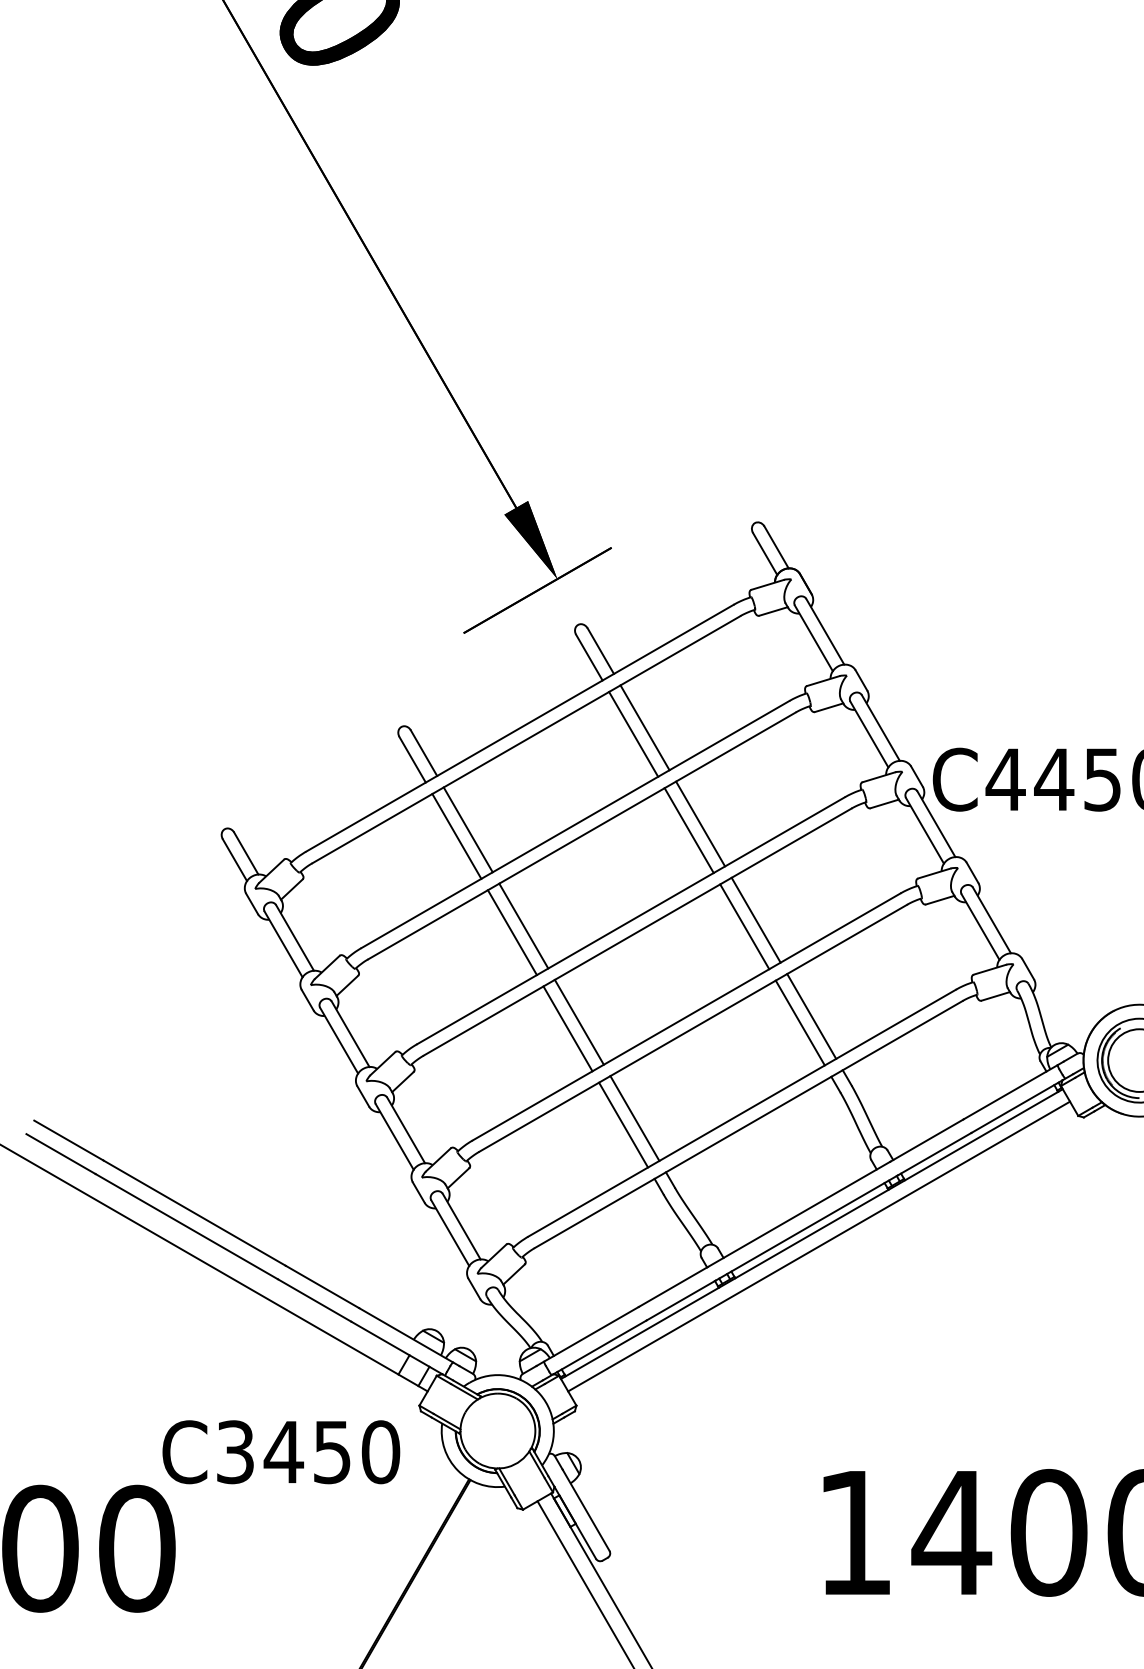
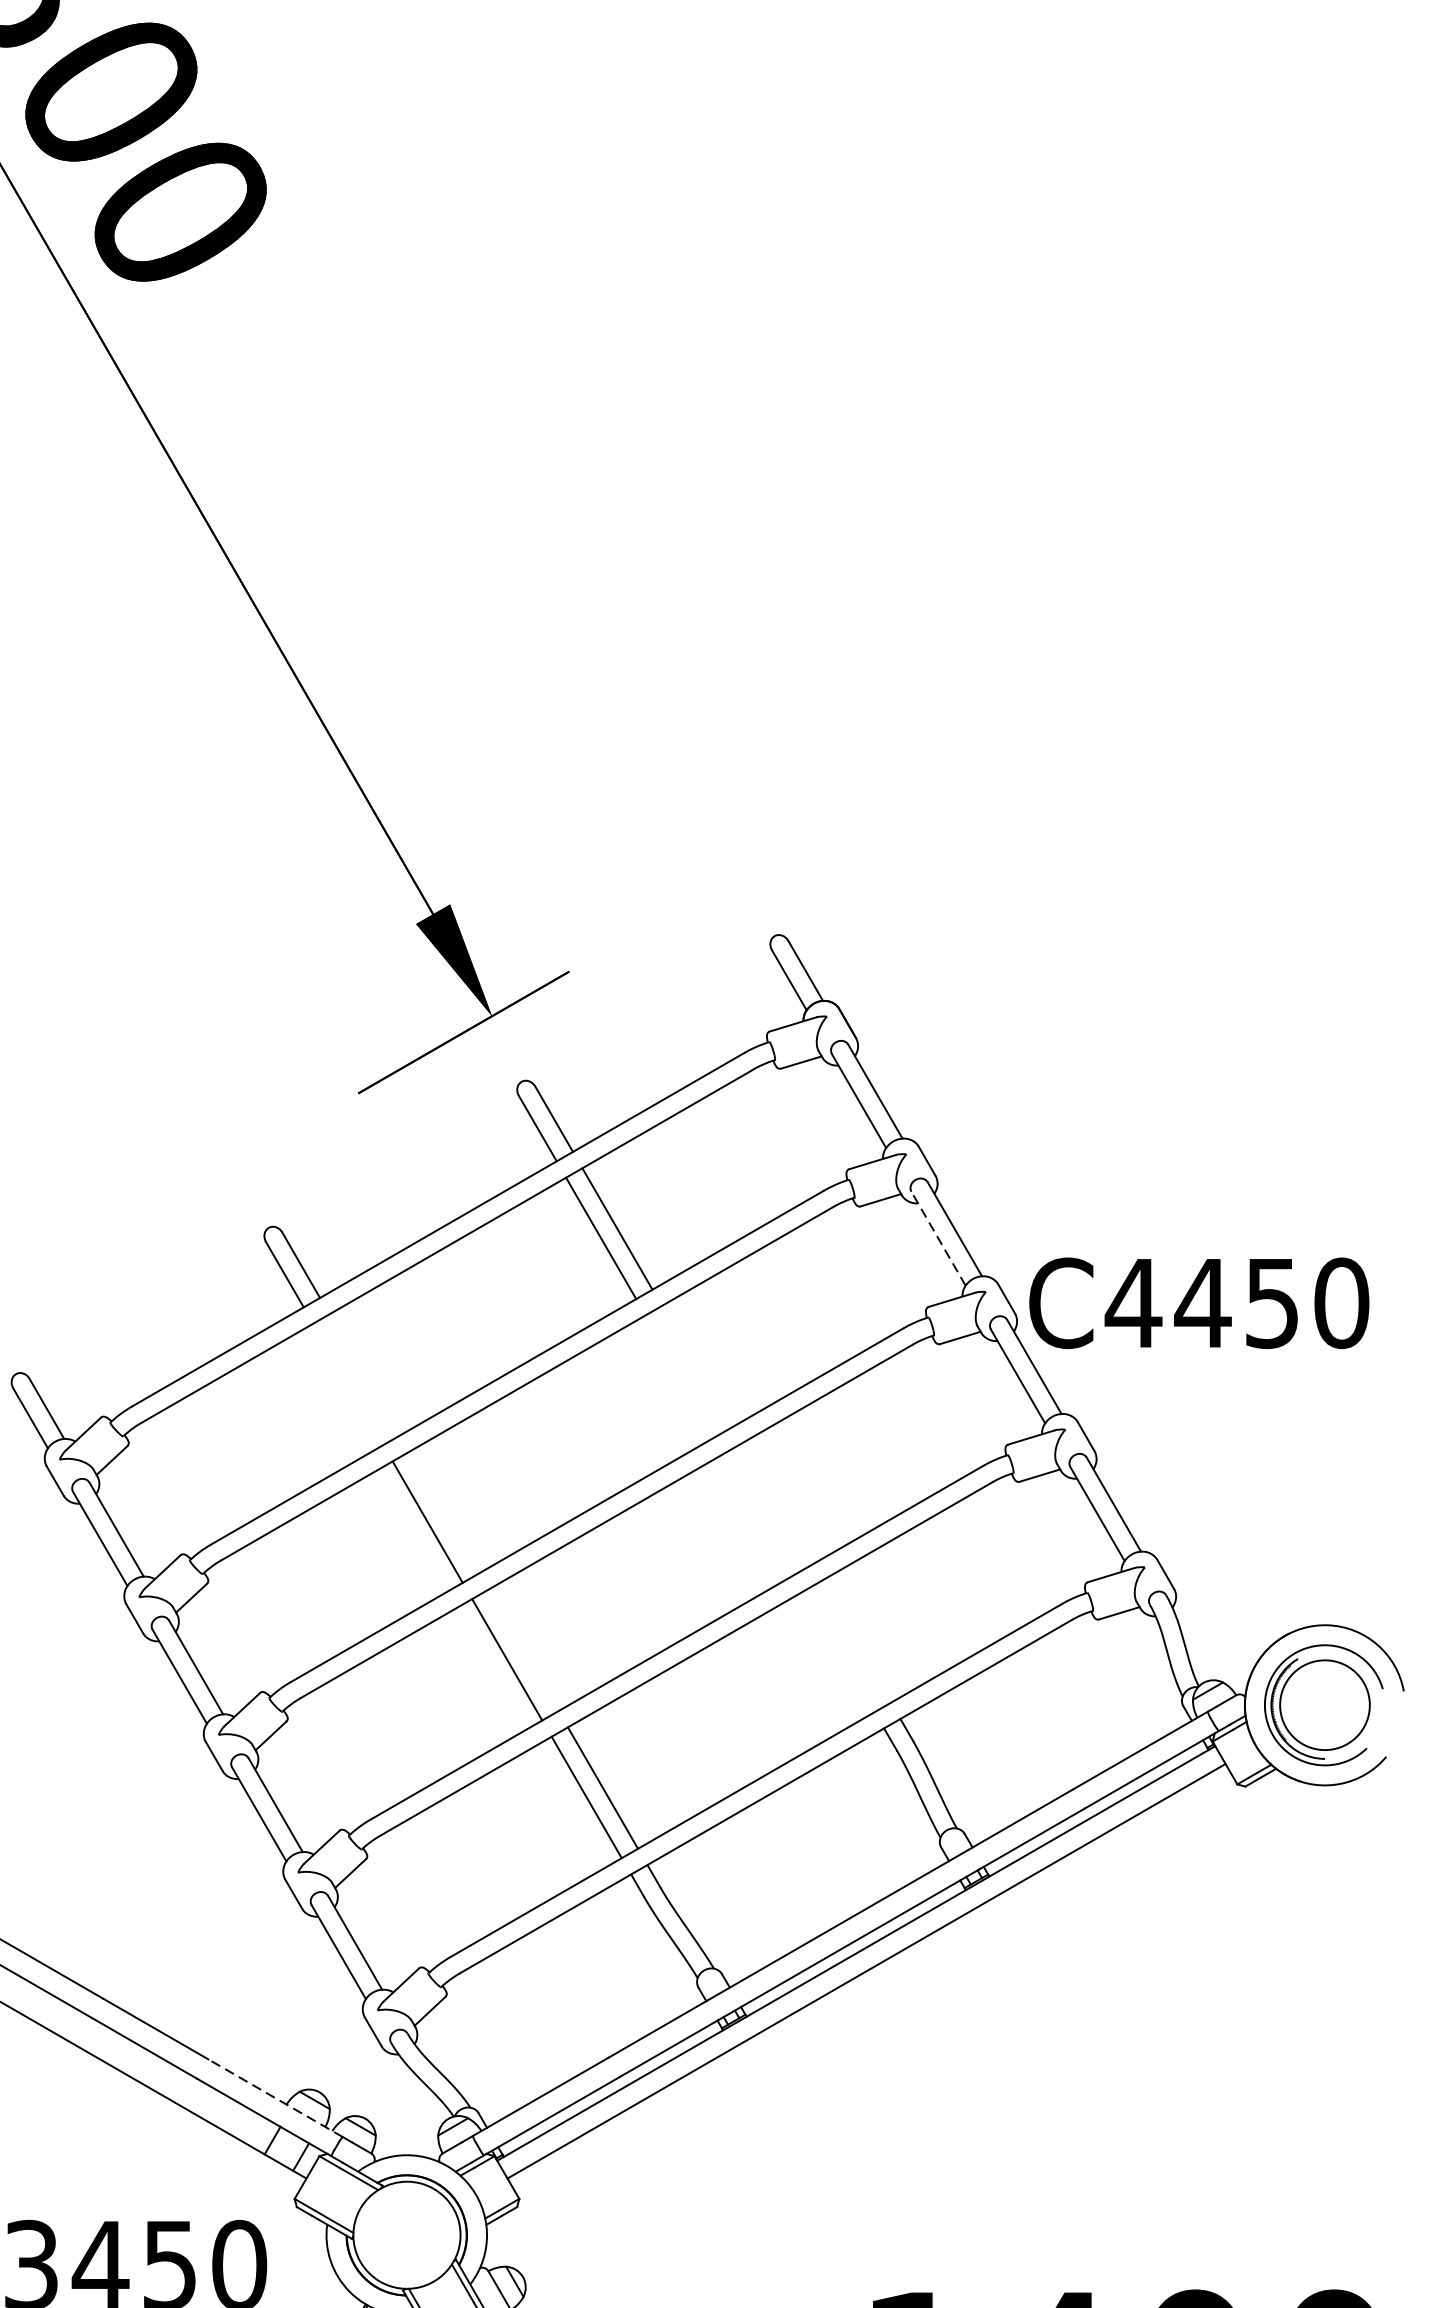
line: (869, 734) -> (938, 1238), solid -> dashed
line: (700, 823) -> (696, 1365), removed
line: (467, 829) -> (363, 1374), removed
line: (688, 830) -> (679, 1375), removed
line: (456, 836) -> (347, 1384), removed
line: (755, 919) -> (775, 1503), removed
line: (523, 925) -> (443, 1511), removed
line: (744, 926) -> (759, 1513), removed
line: (811, 1016) -> (855, 1642), removed
line: (578, 1021) -> (522, 1649), removed
line: (799, 1022) -> (838, 1650), removed
line: (405, 1335) -> (274, 2098), solid -> dashed

